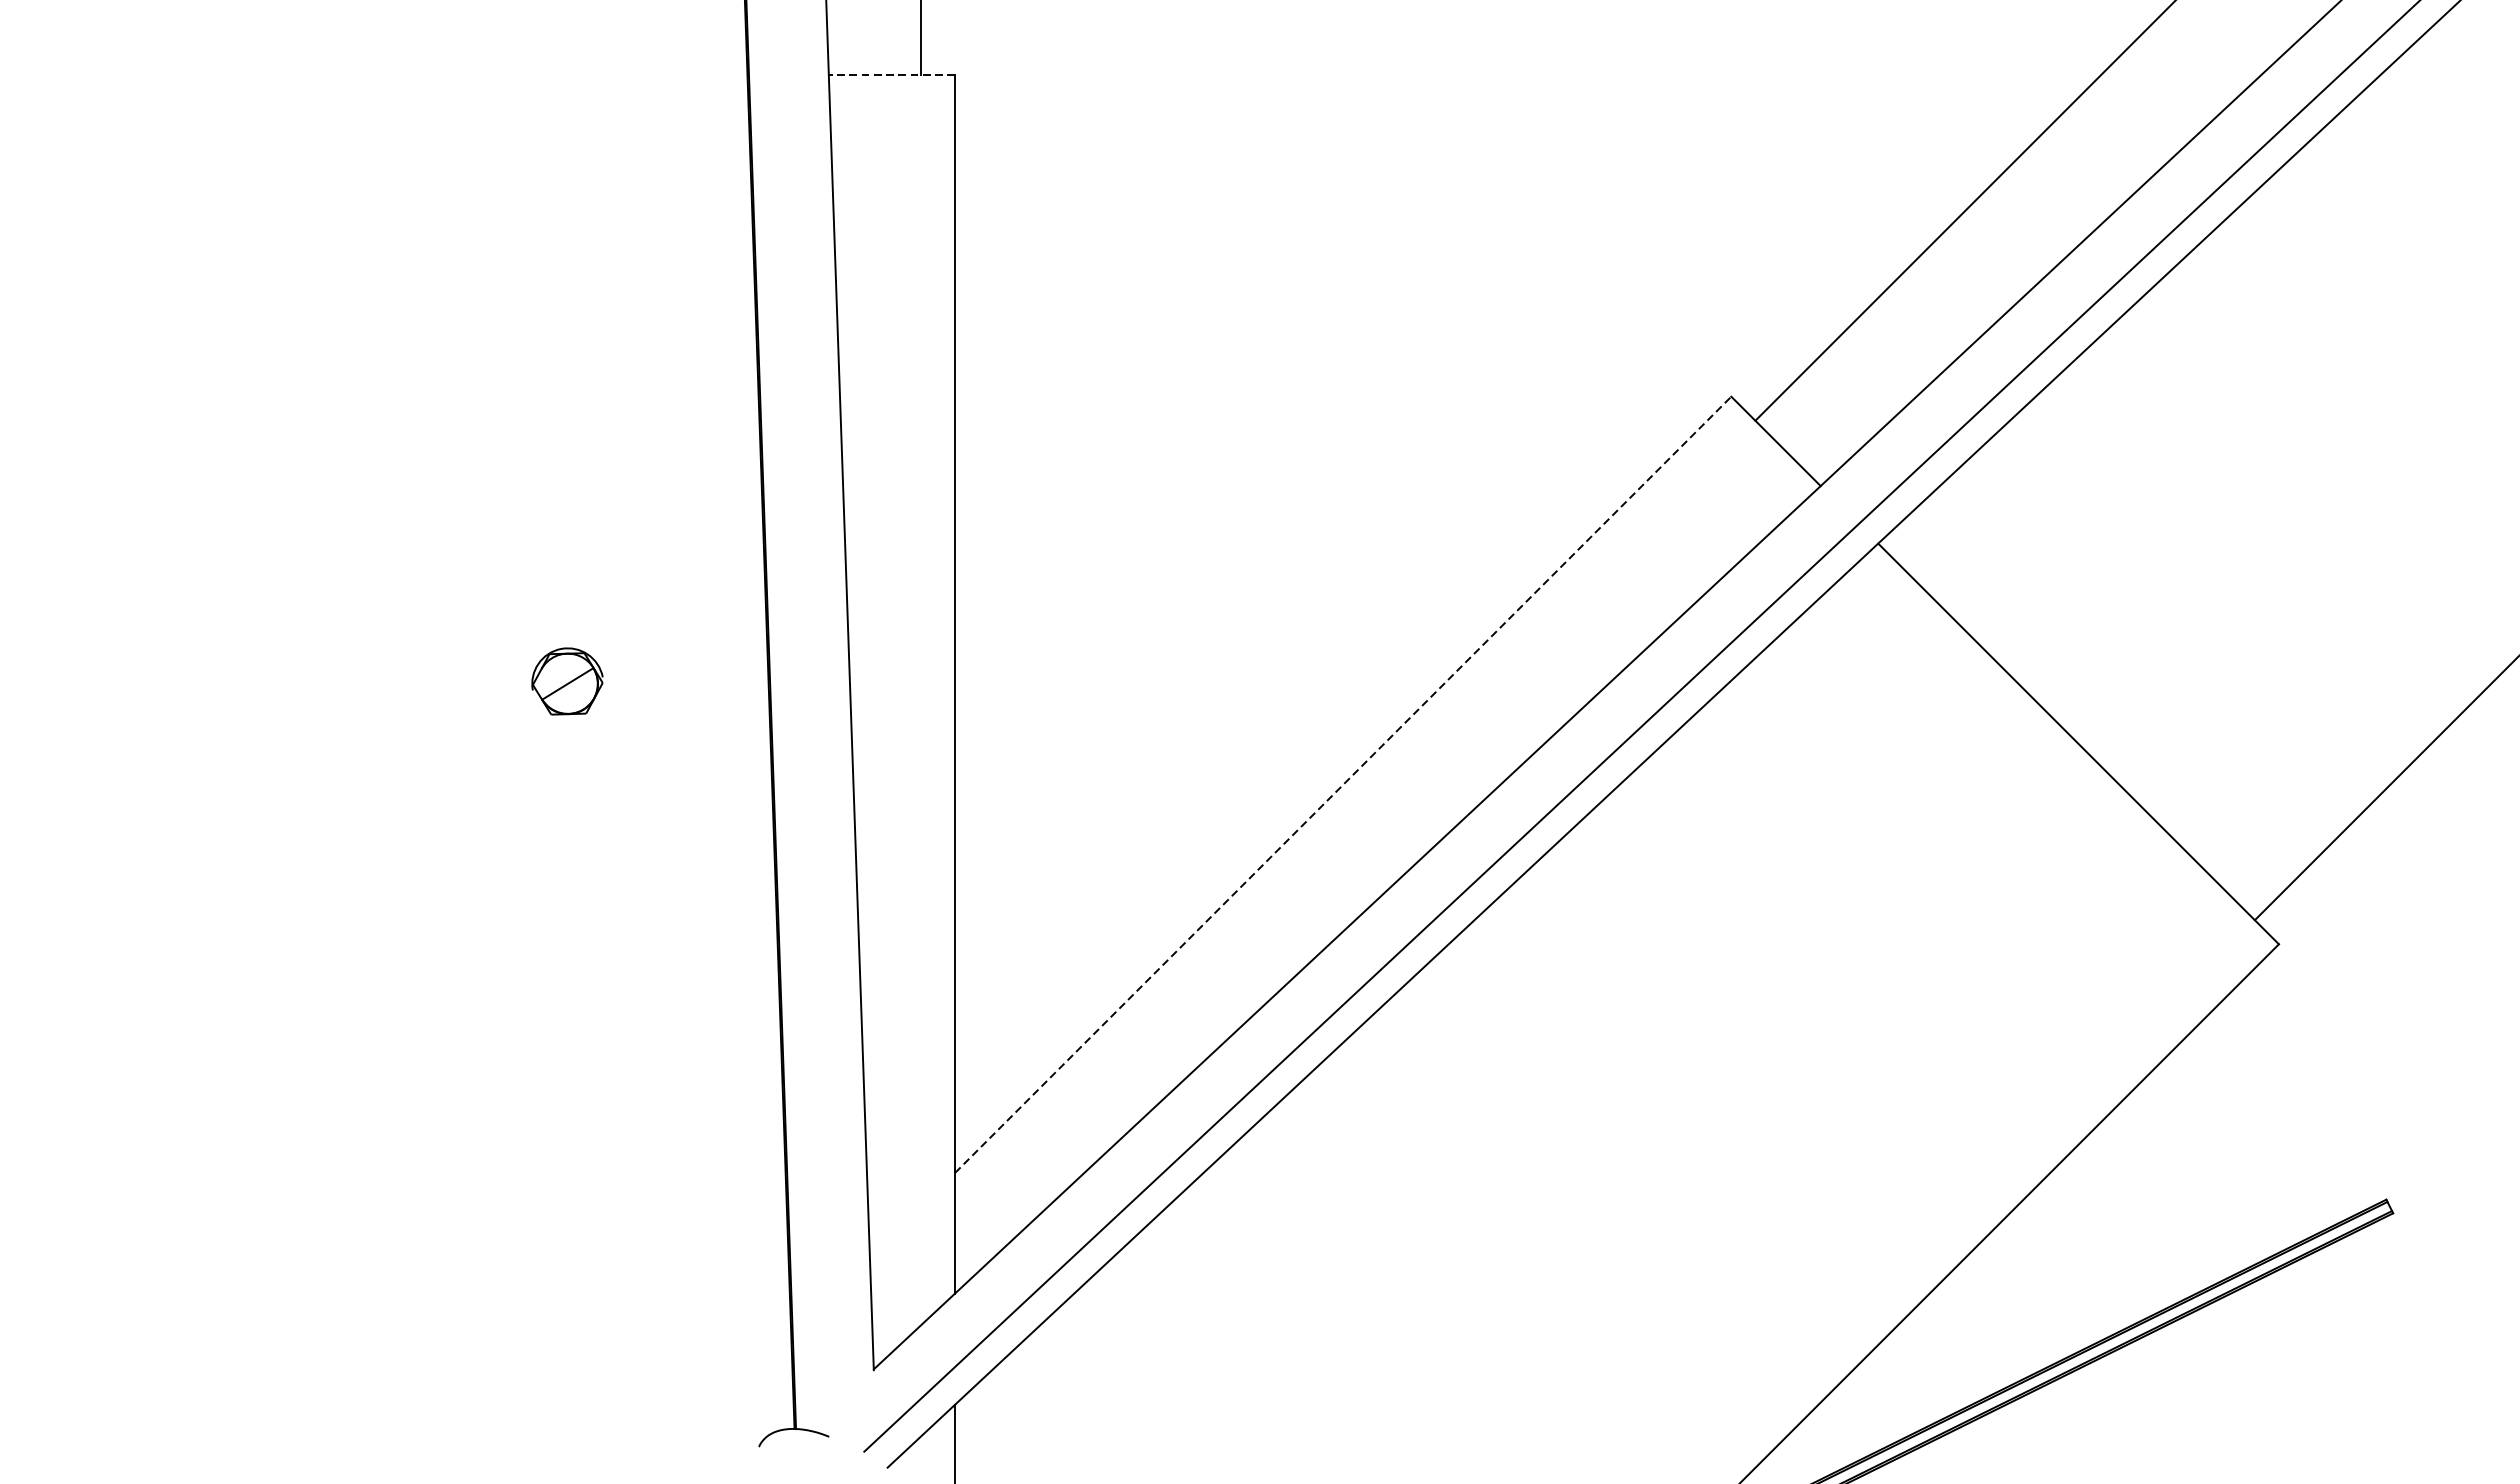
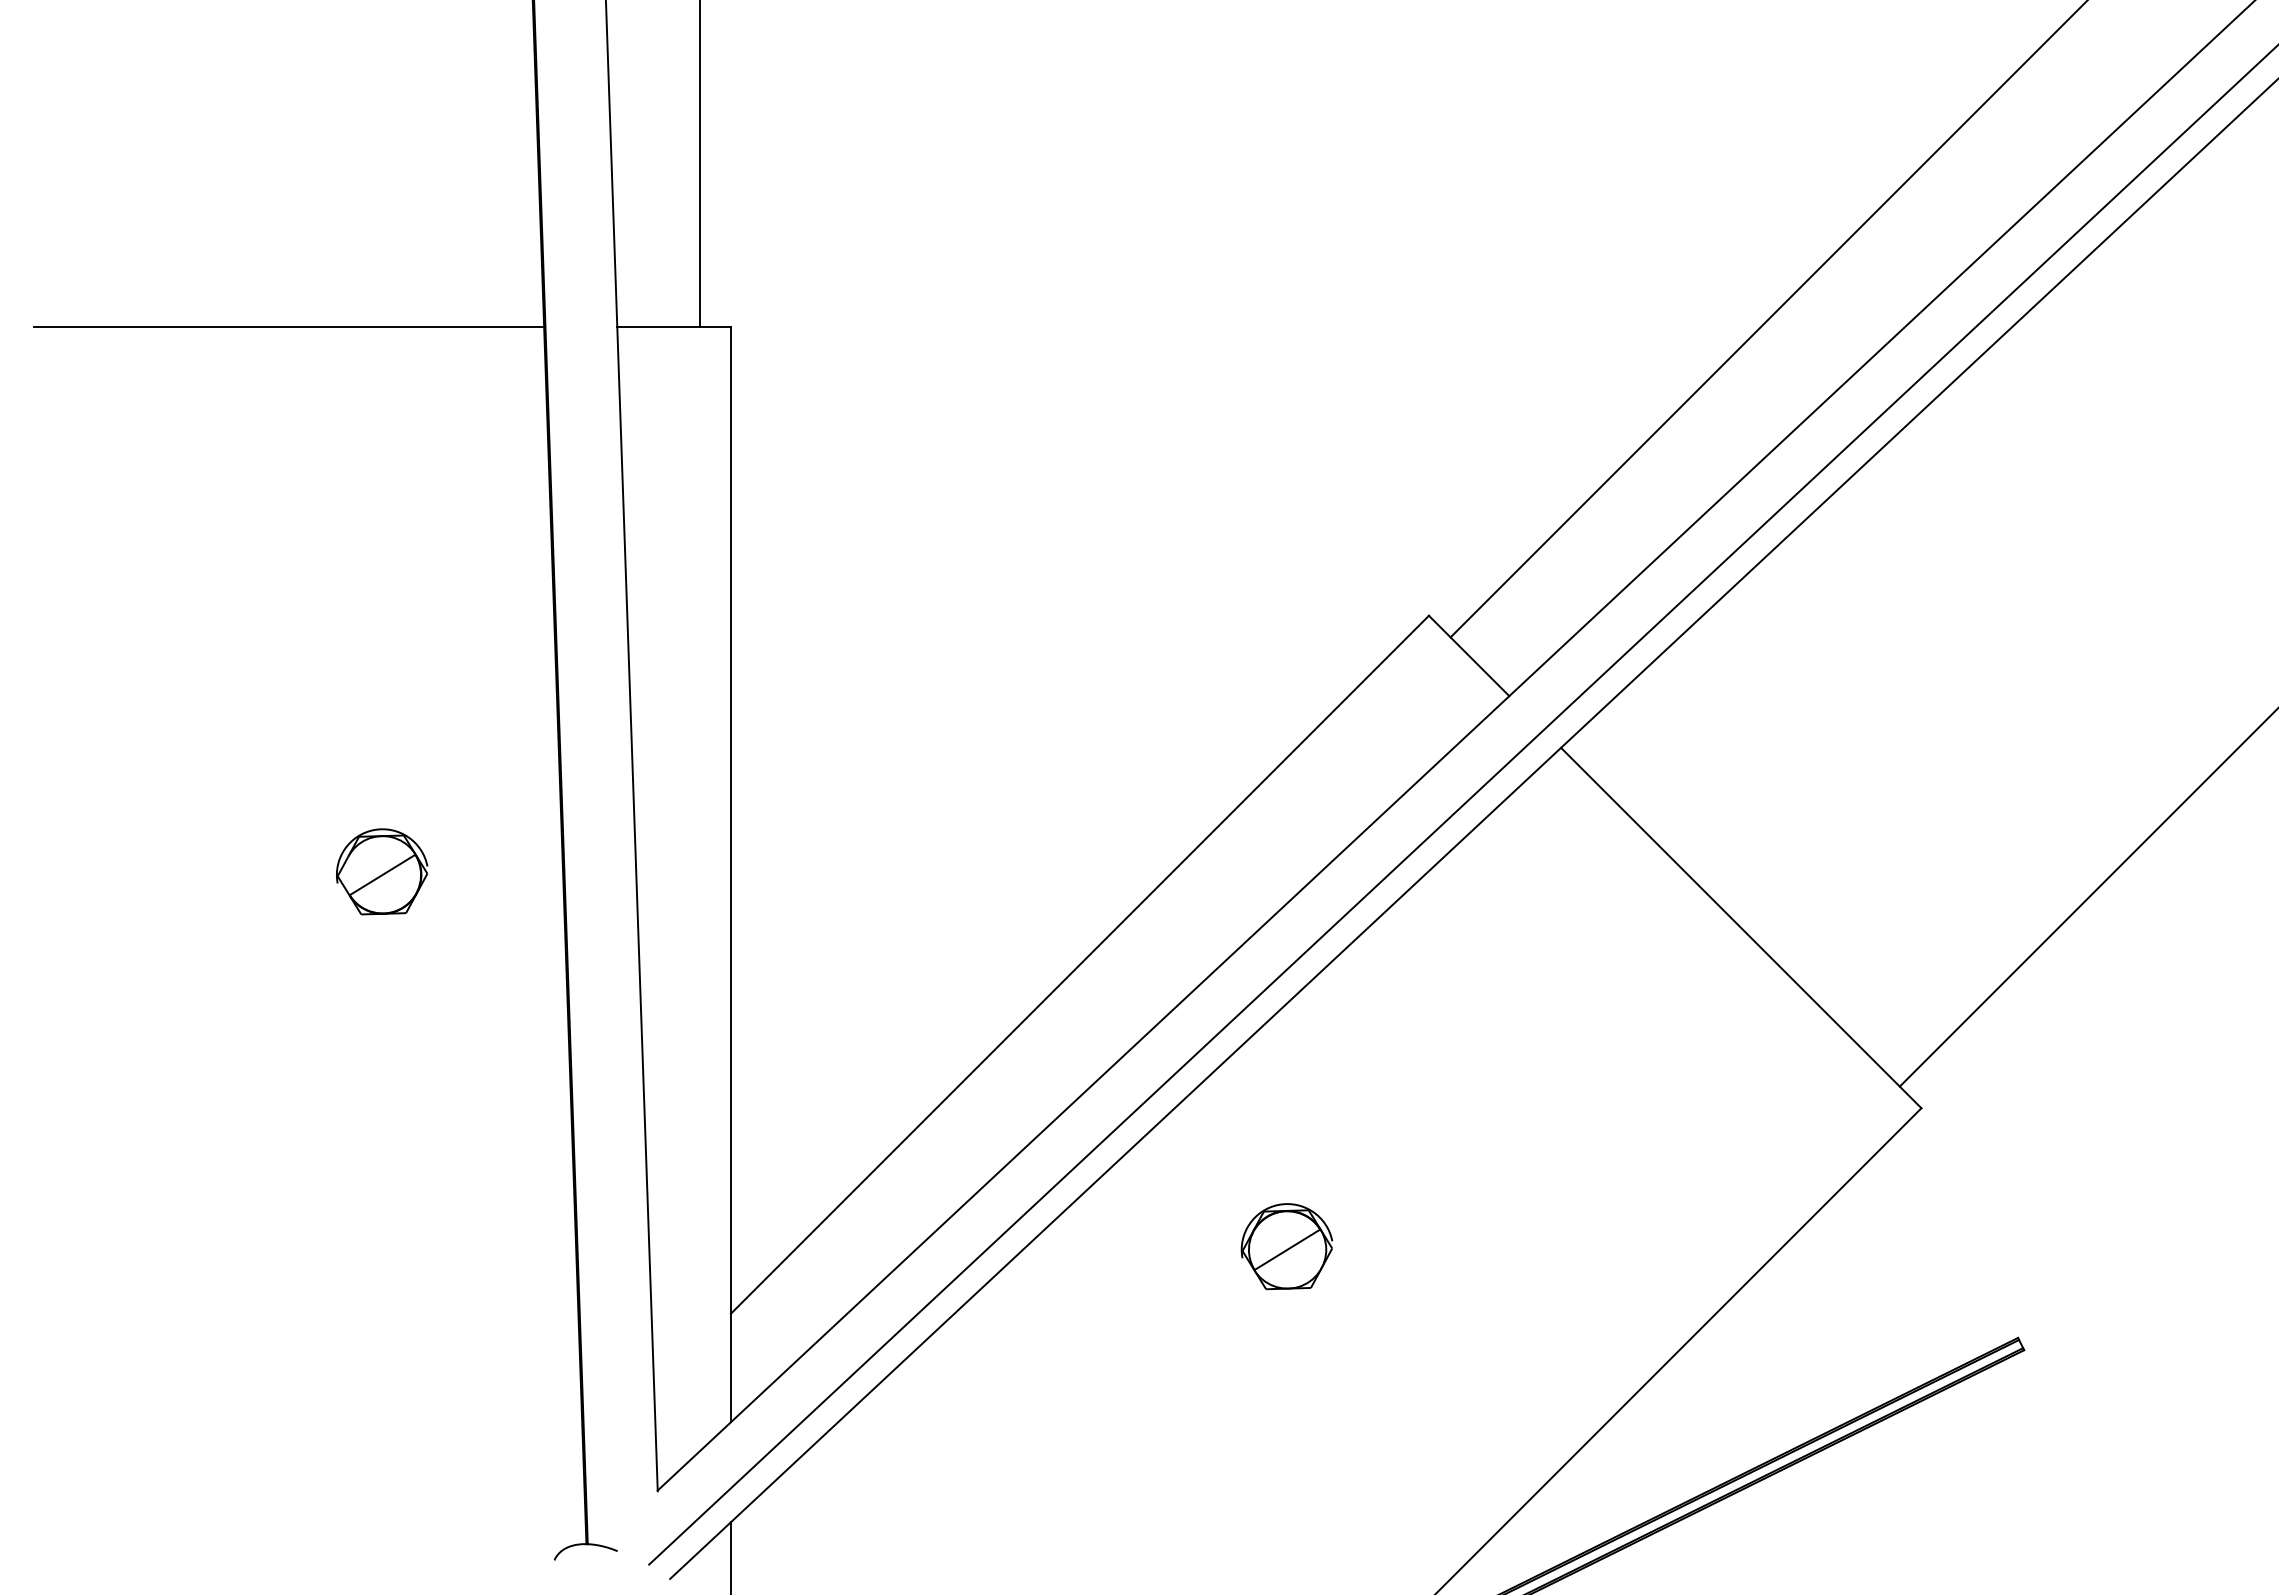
line: (464, 75) -> (289, 326), added
line: (892, 75) -> (674, 326), dashed -> solid
part: (567, 681) -> (382, 871), size x1.43
line: (1342, 784) -> (1079, 964), dashed -> solid
part: (1572, 1098) -> (1286, 1246), added

